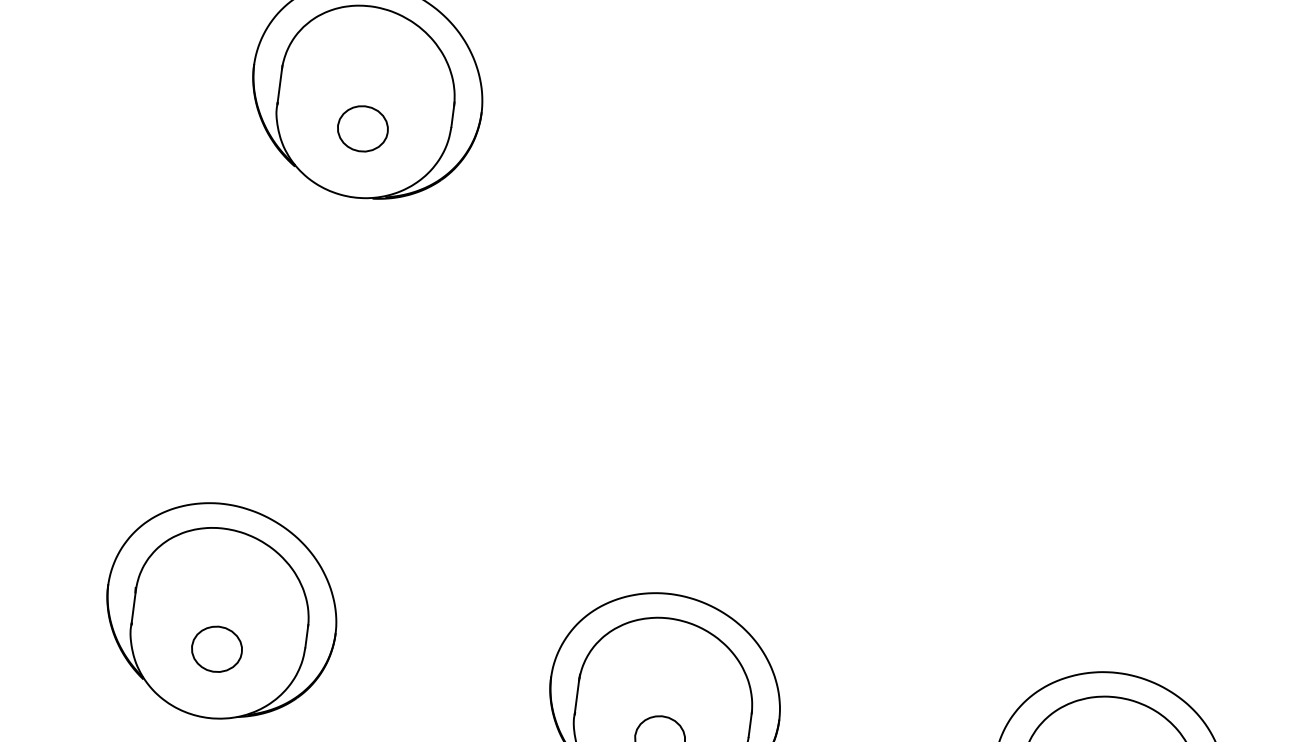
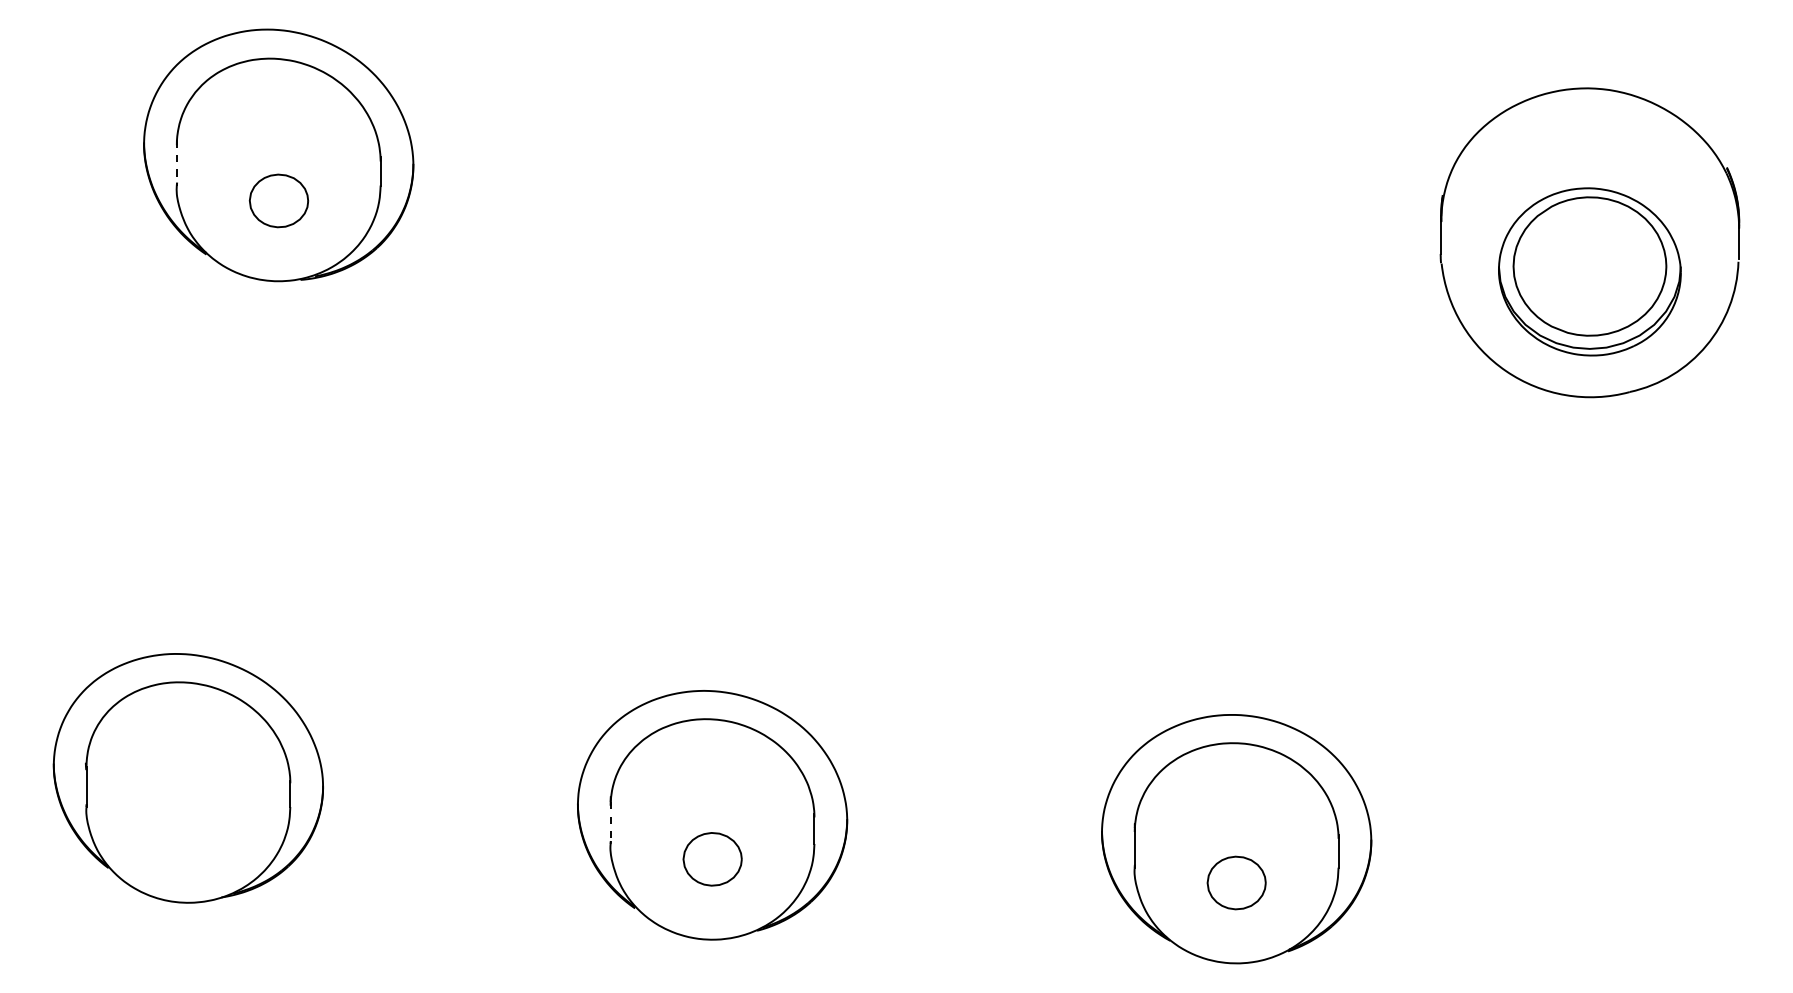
line: (279, 84) -> (176, 162), solid -> dashed
part: (216, 649) -> (188, 822), removed
line: (576, 696) -> (610, 822), solid -> dashed

